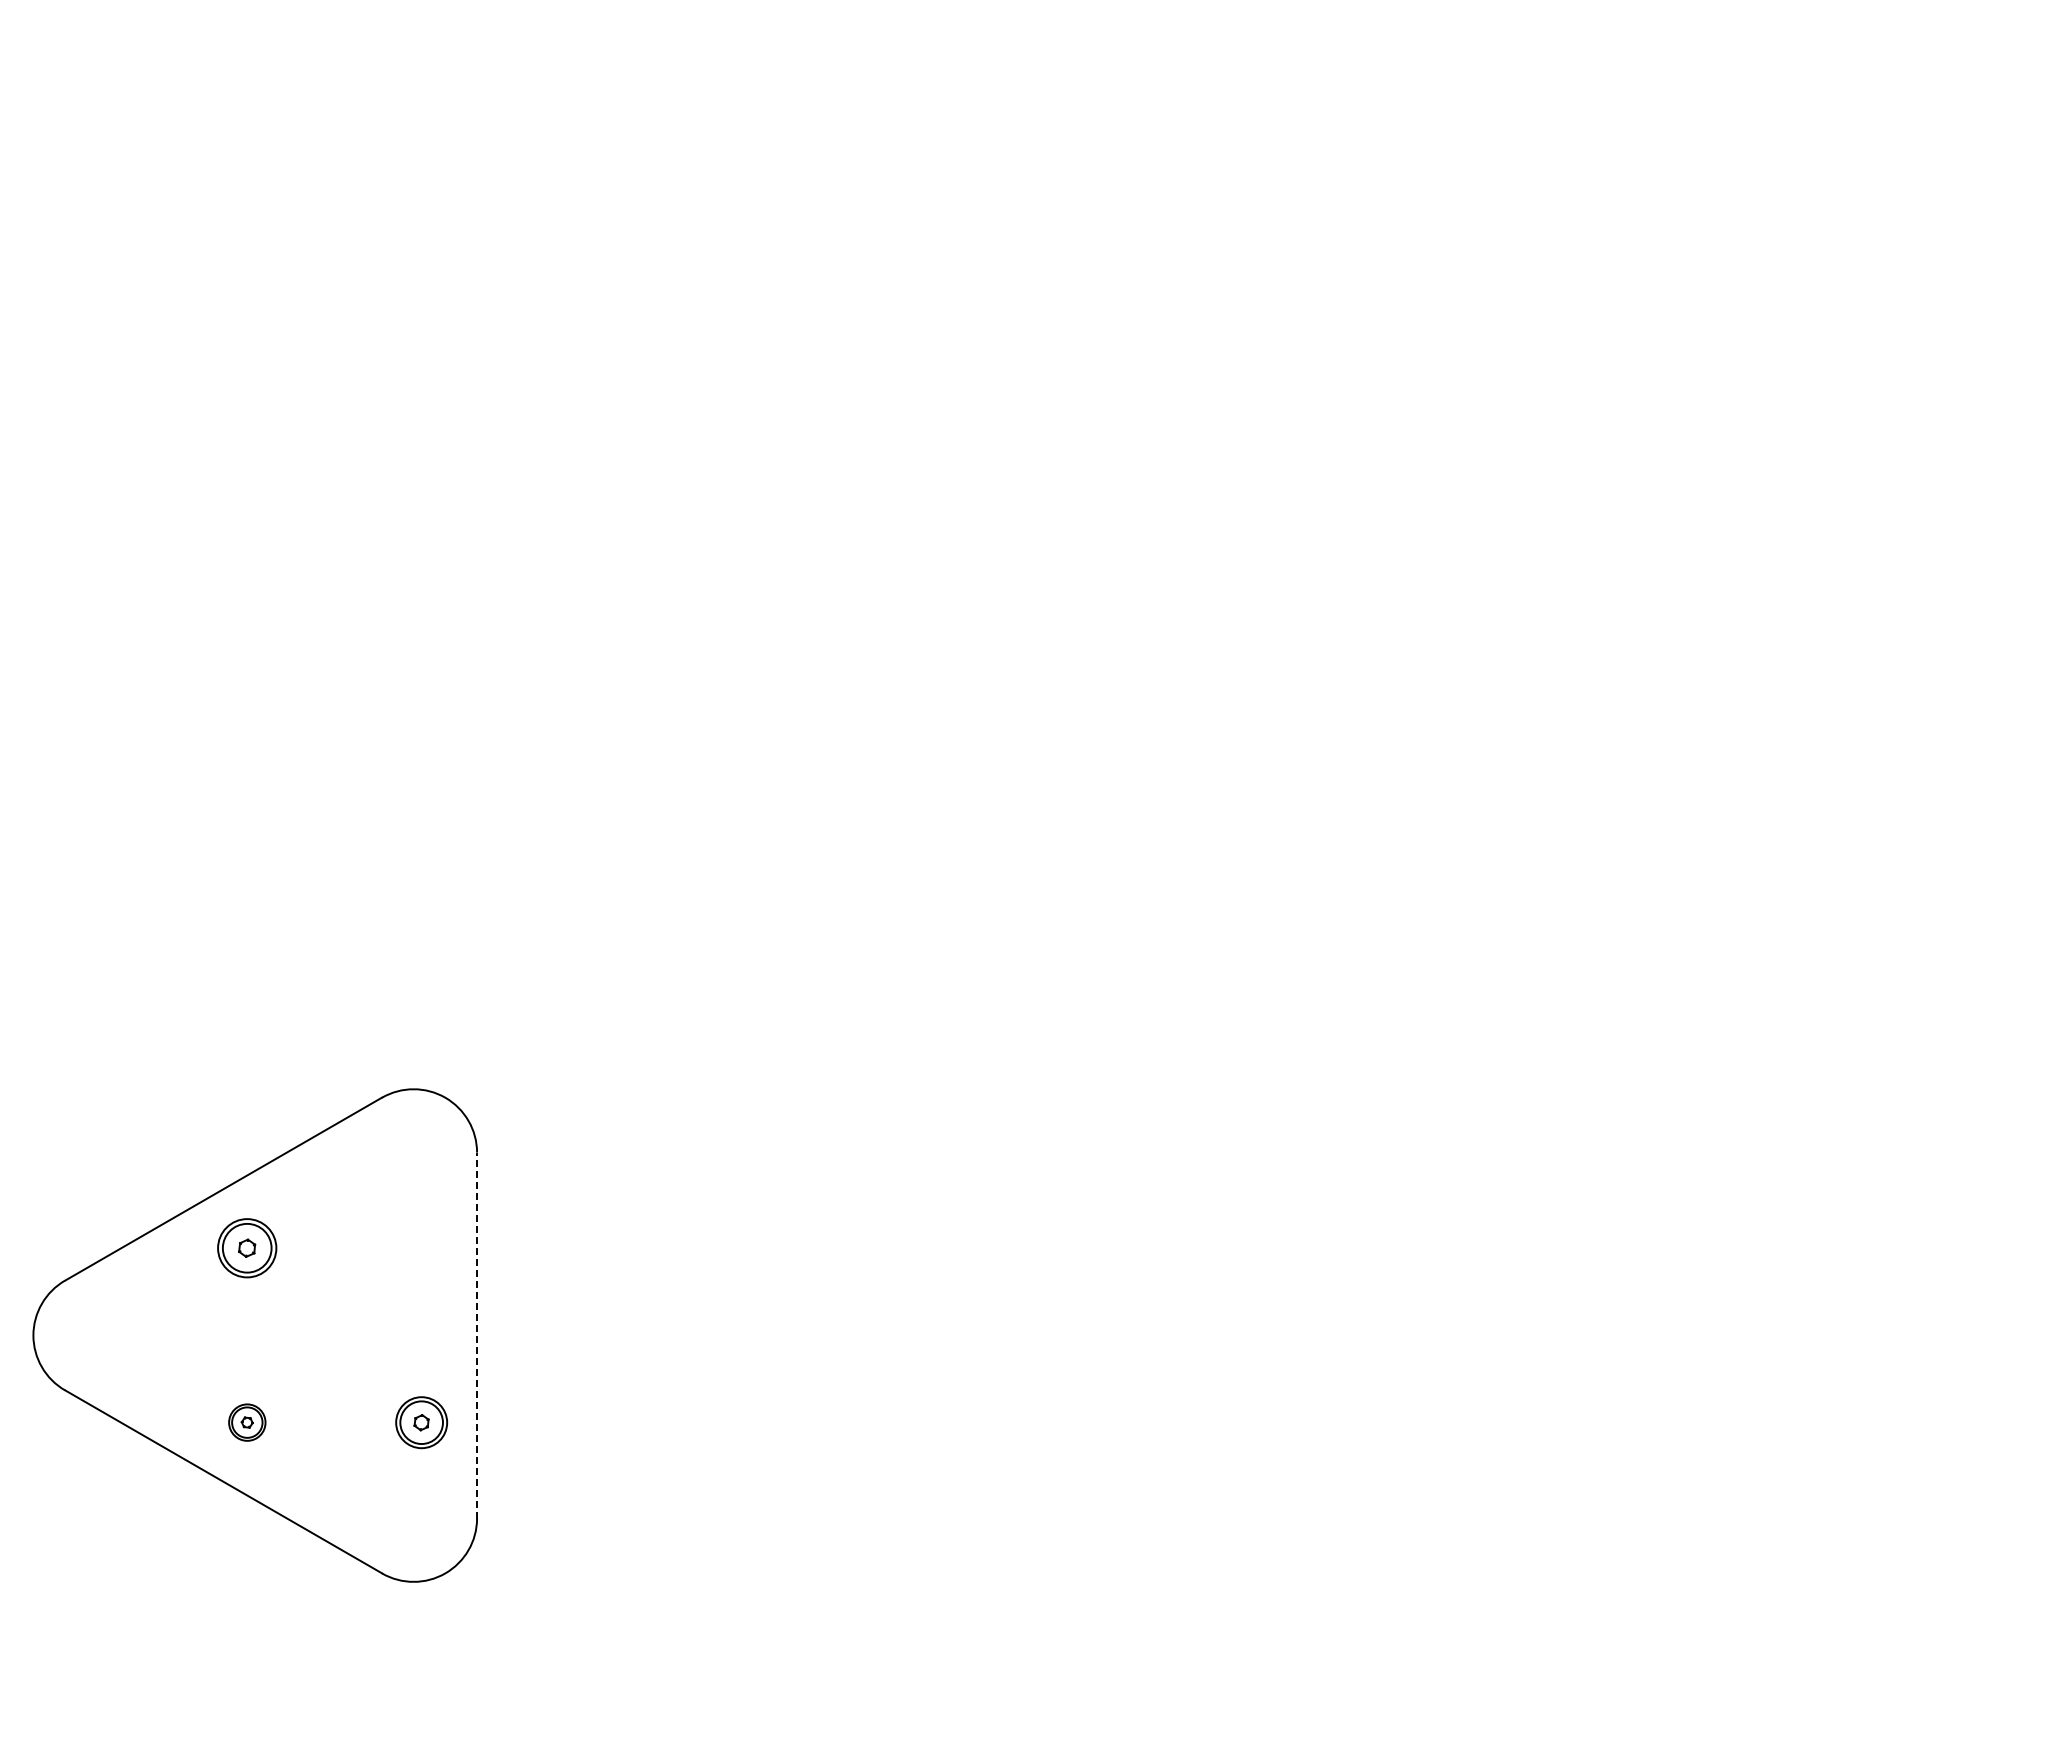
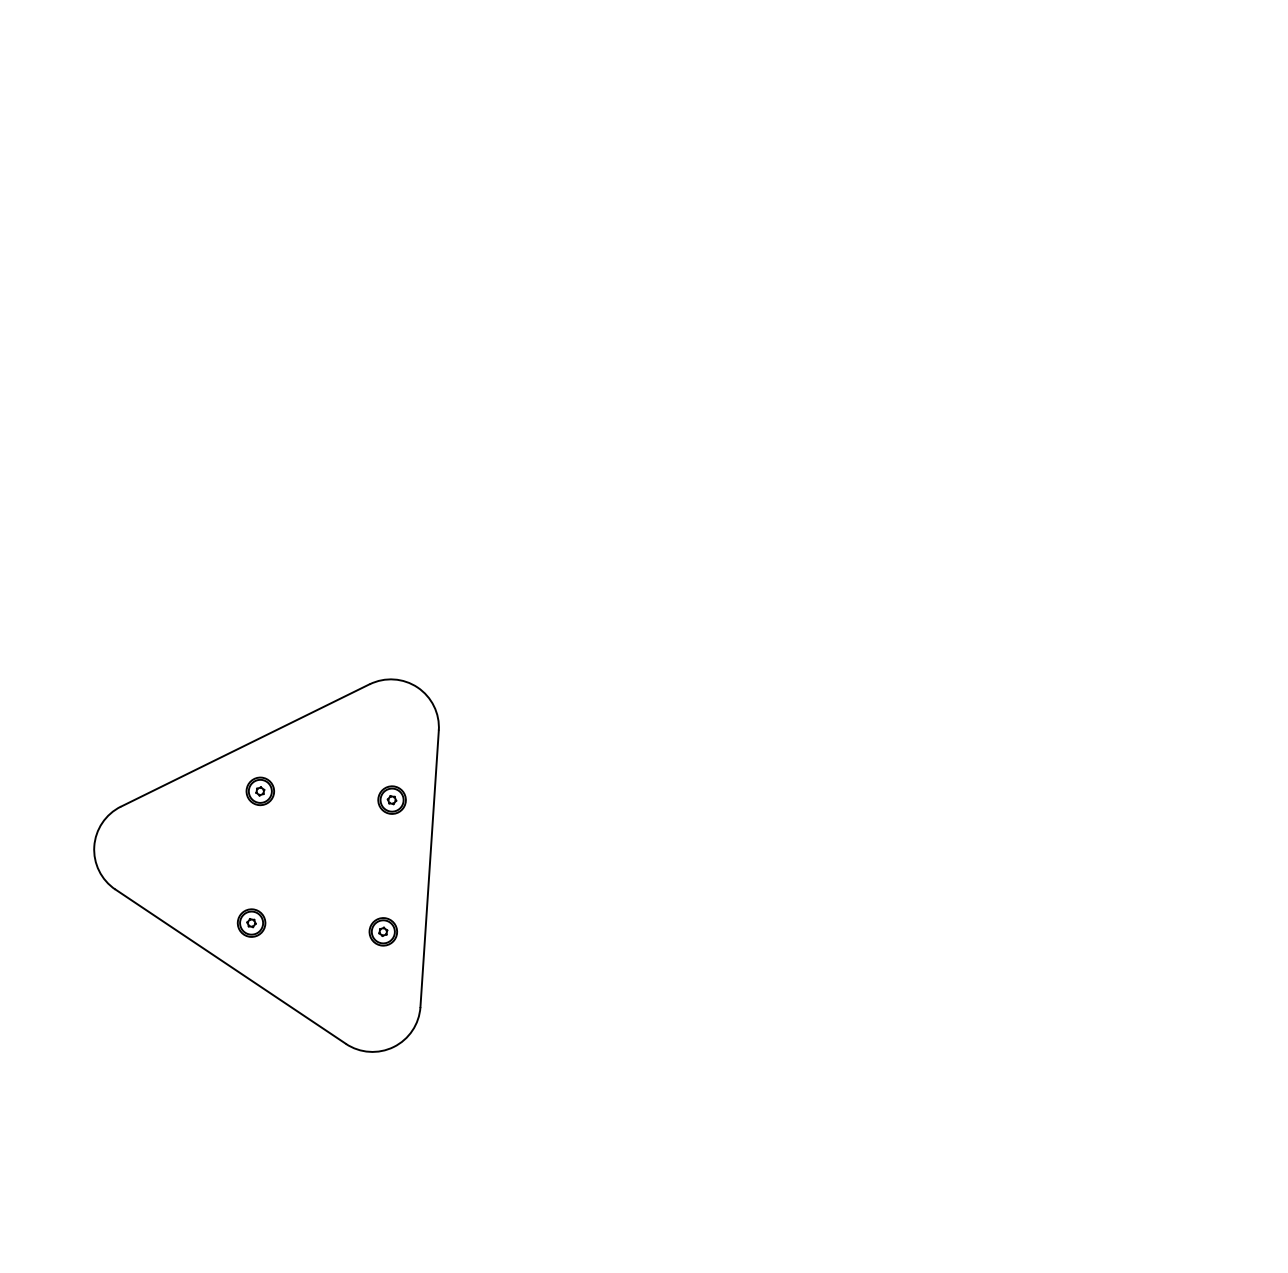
part: (247, 1248) -> (260, 791), size x0.62
part: (421, 1248) -> (391, 800), added
line: (477, 1335) -> (429, 868), dashed -> solid
part: (421, 1422) -> (383, 931), size x0.71

